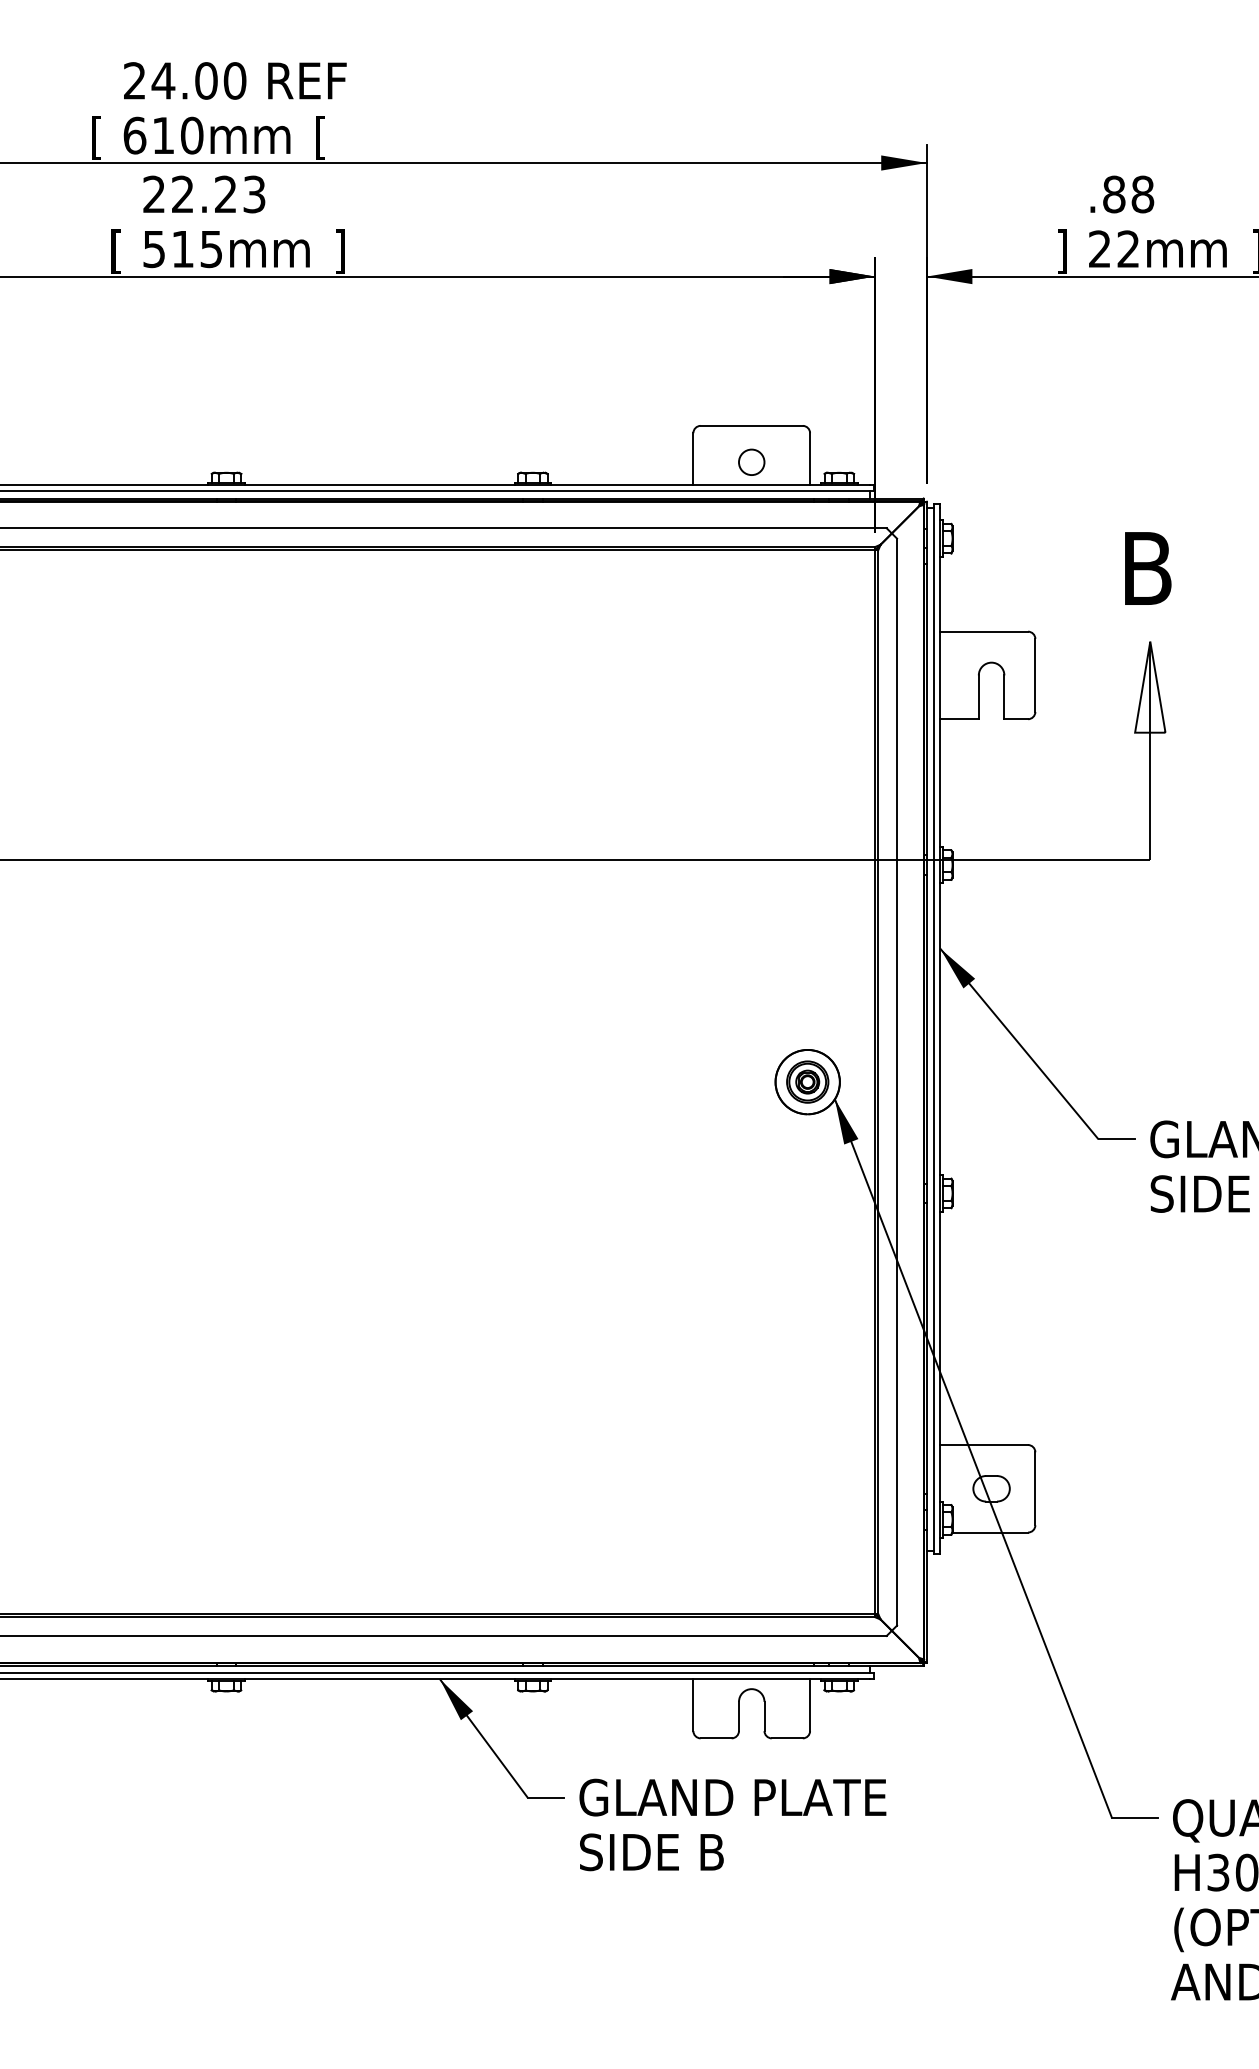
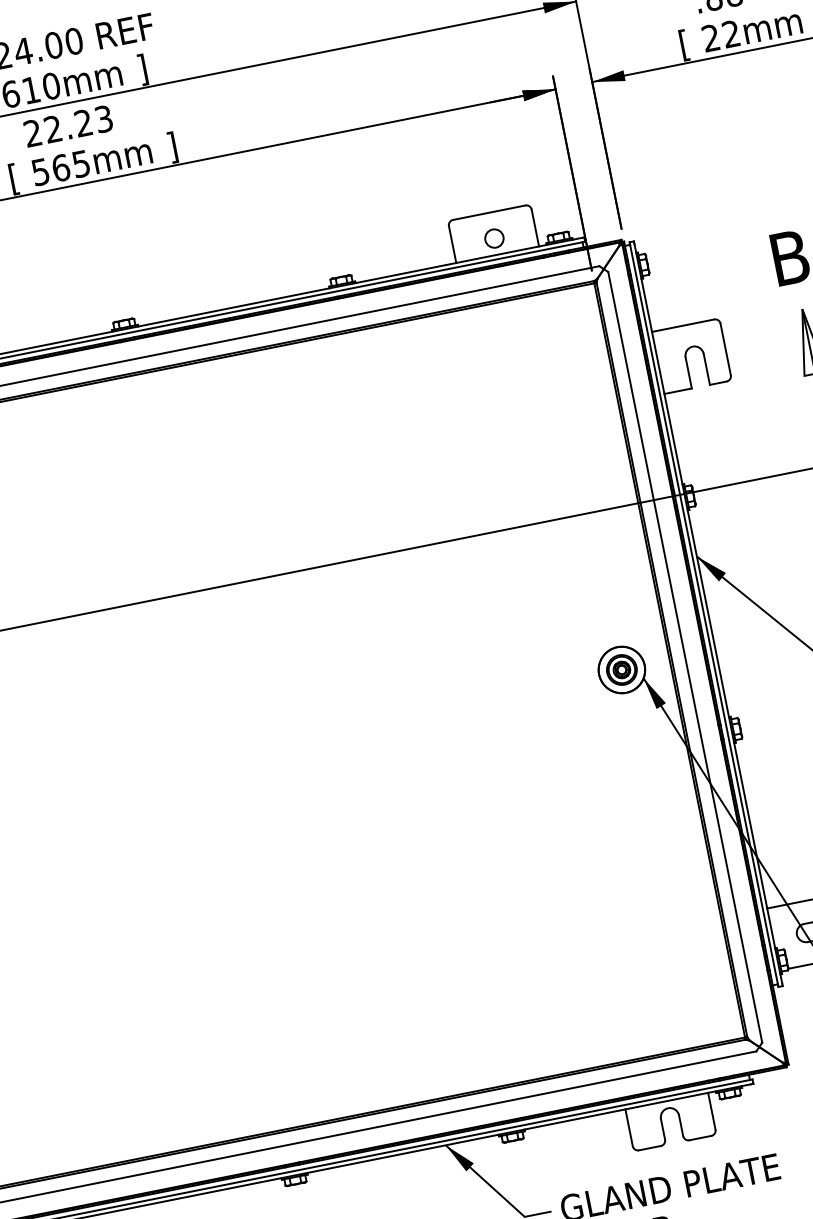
text: (320, 137) -> (142, 69), [ -> ]
text: (182, 249) -> (60, 168), 515mm -> 565mm
text: (1061, 251) -> (684, 45), ] -> [

